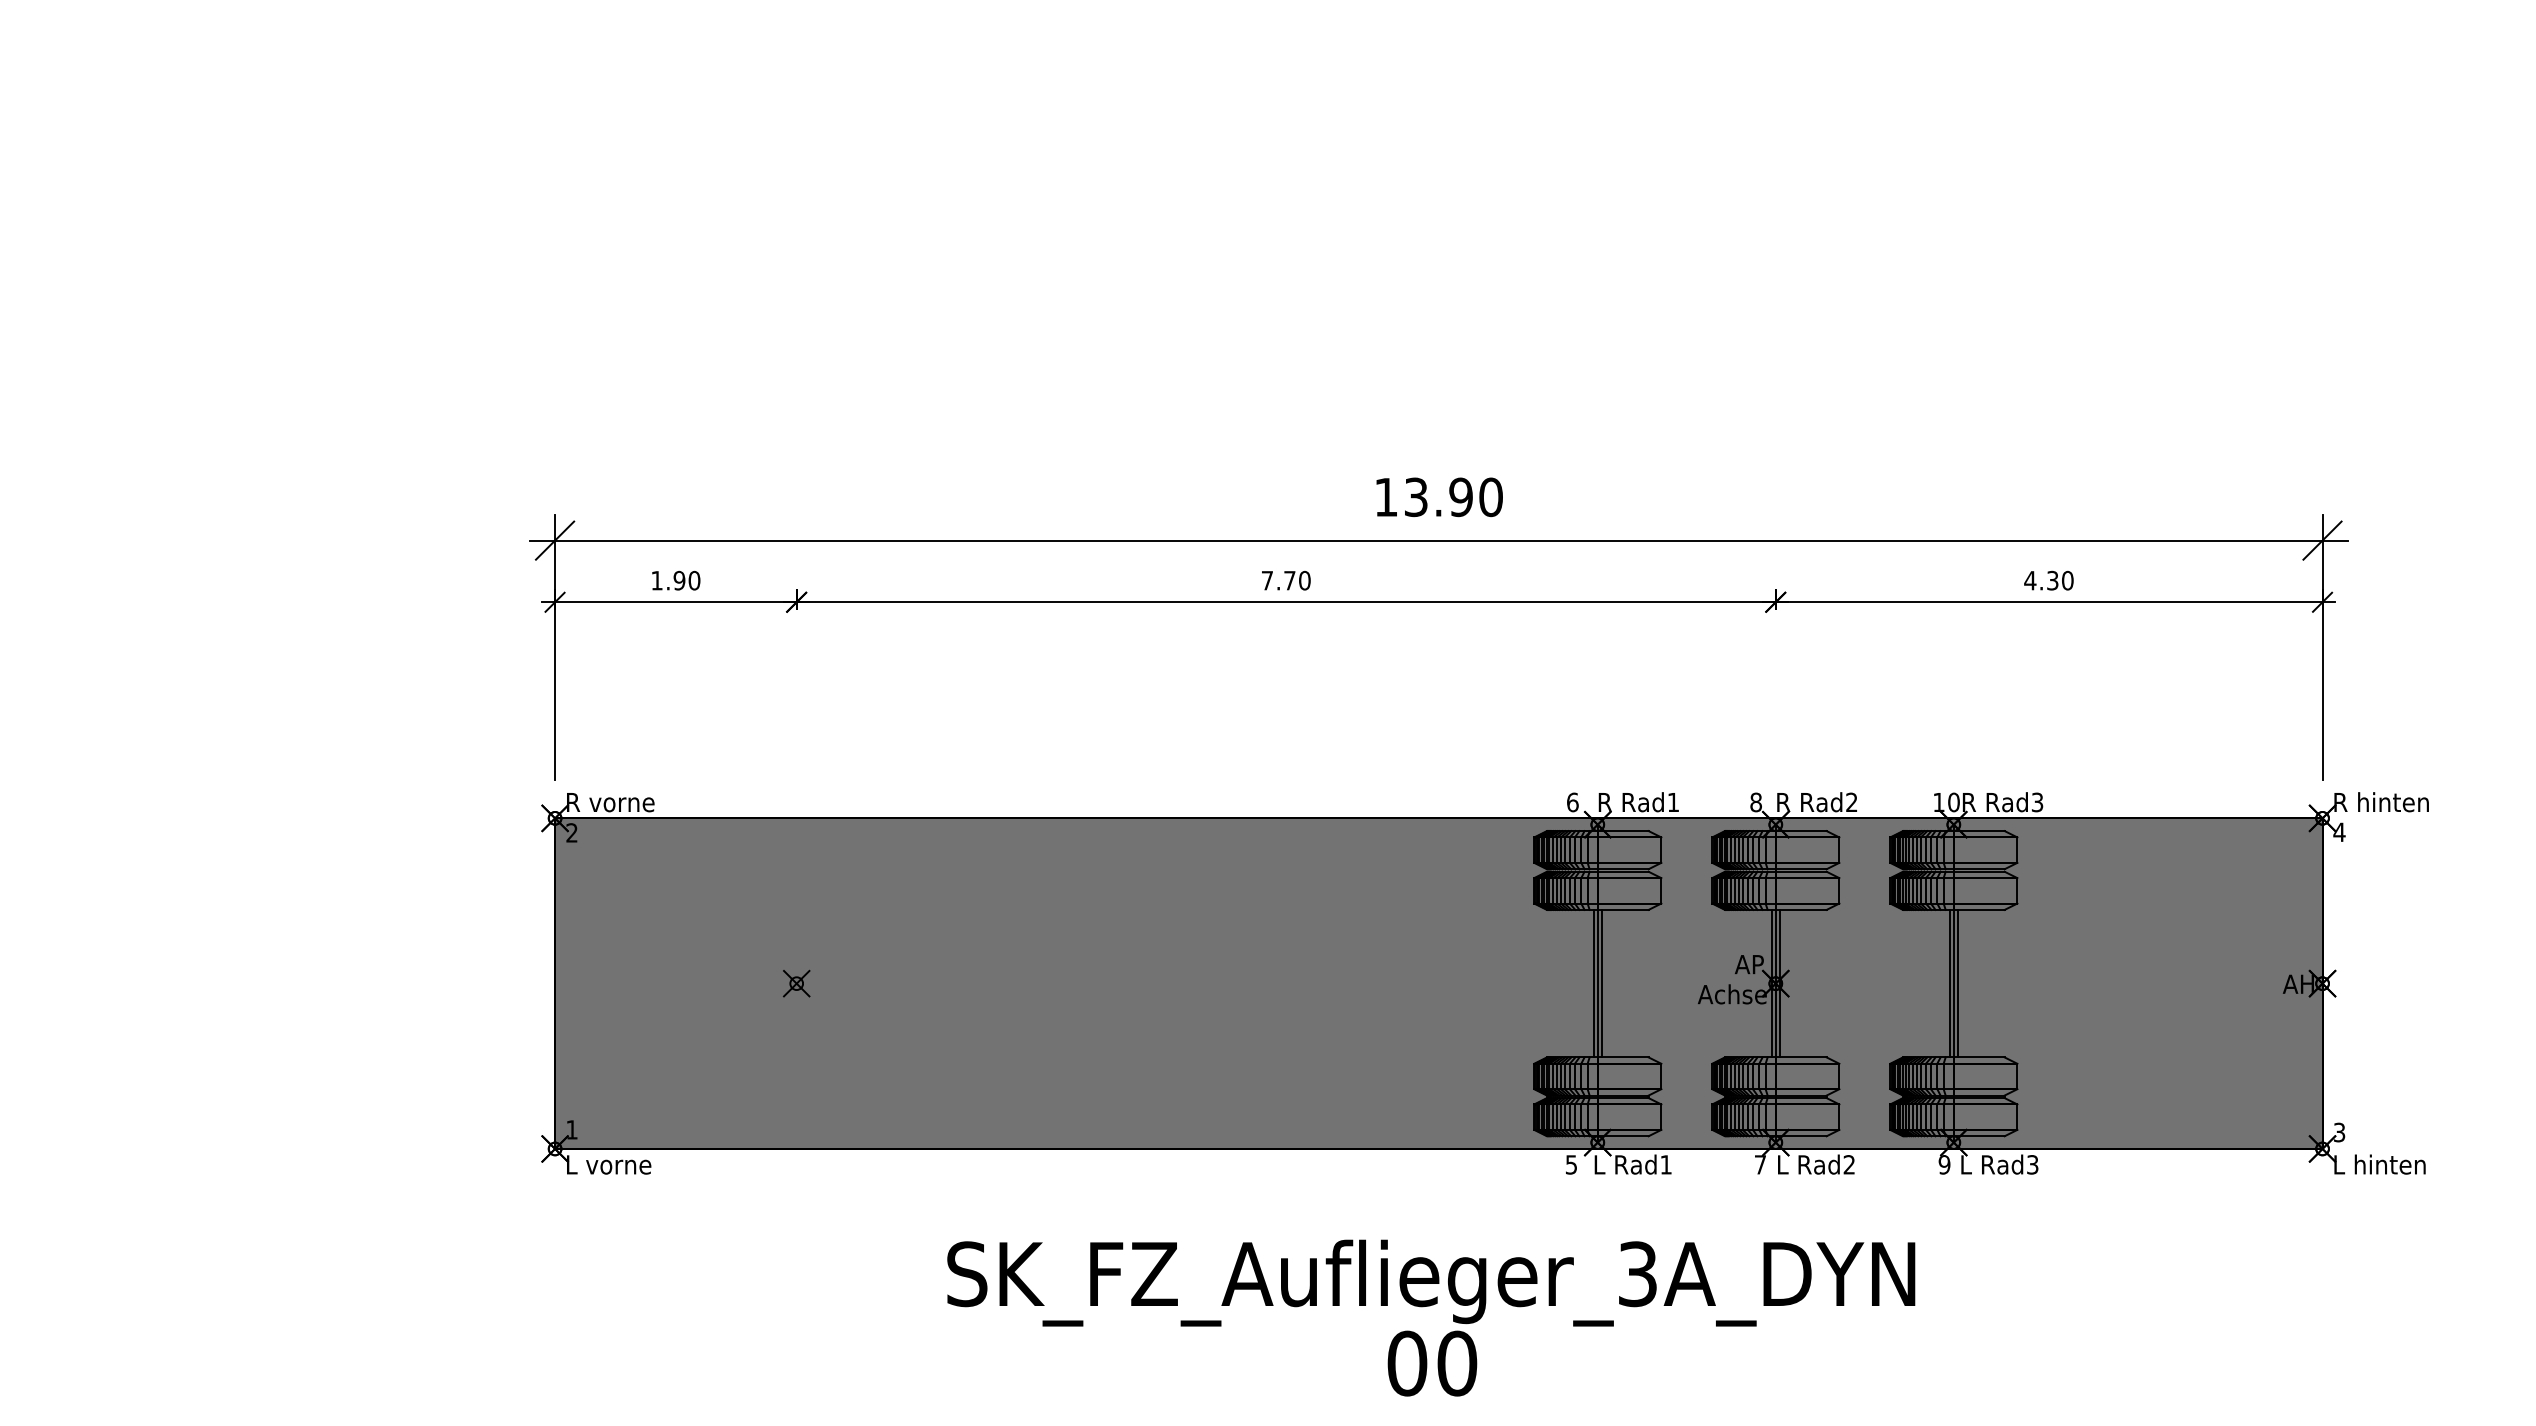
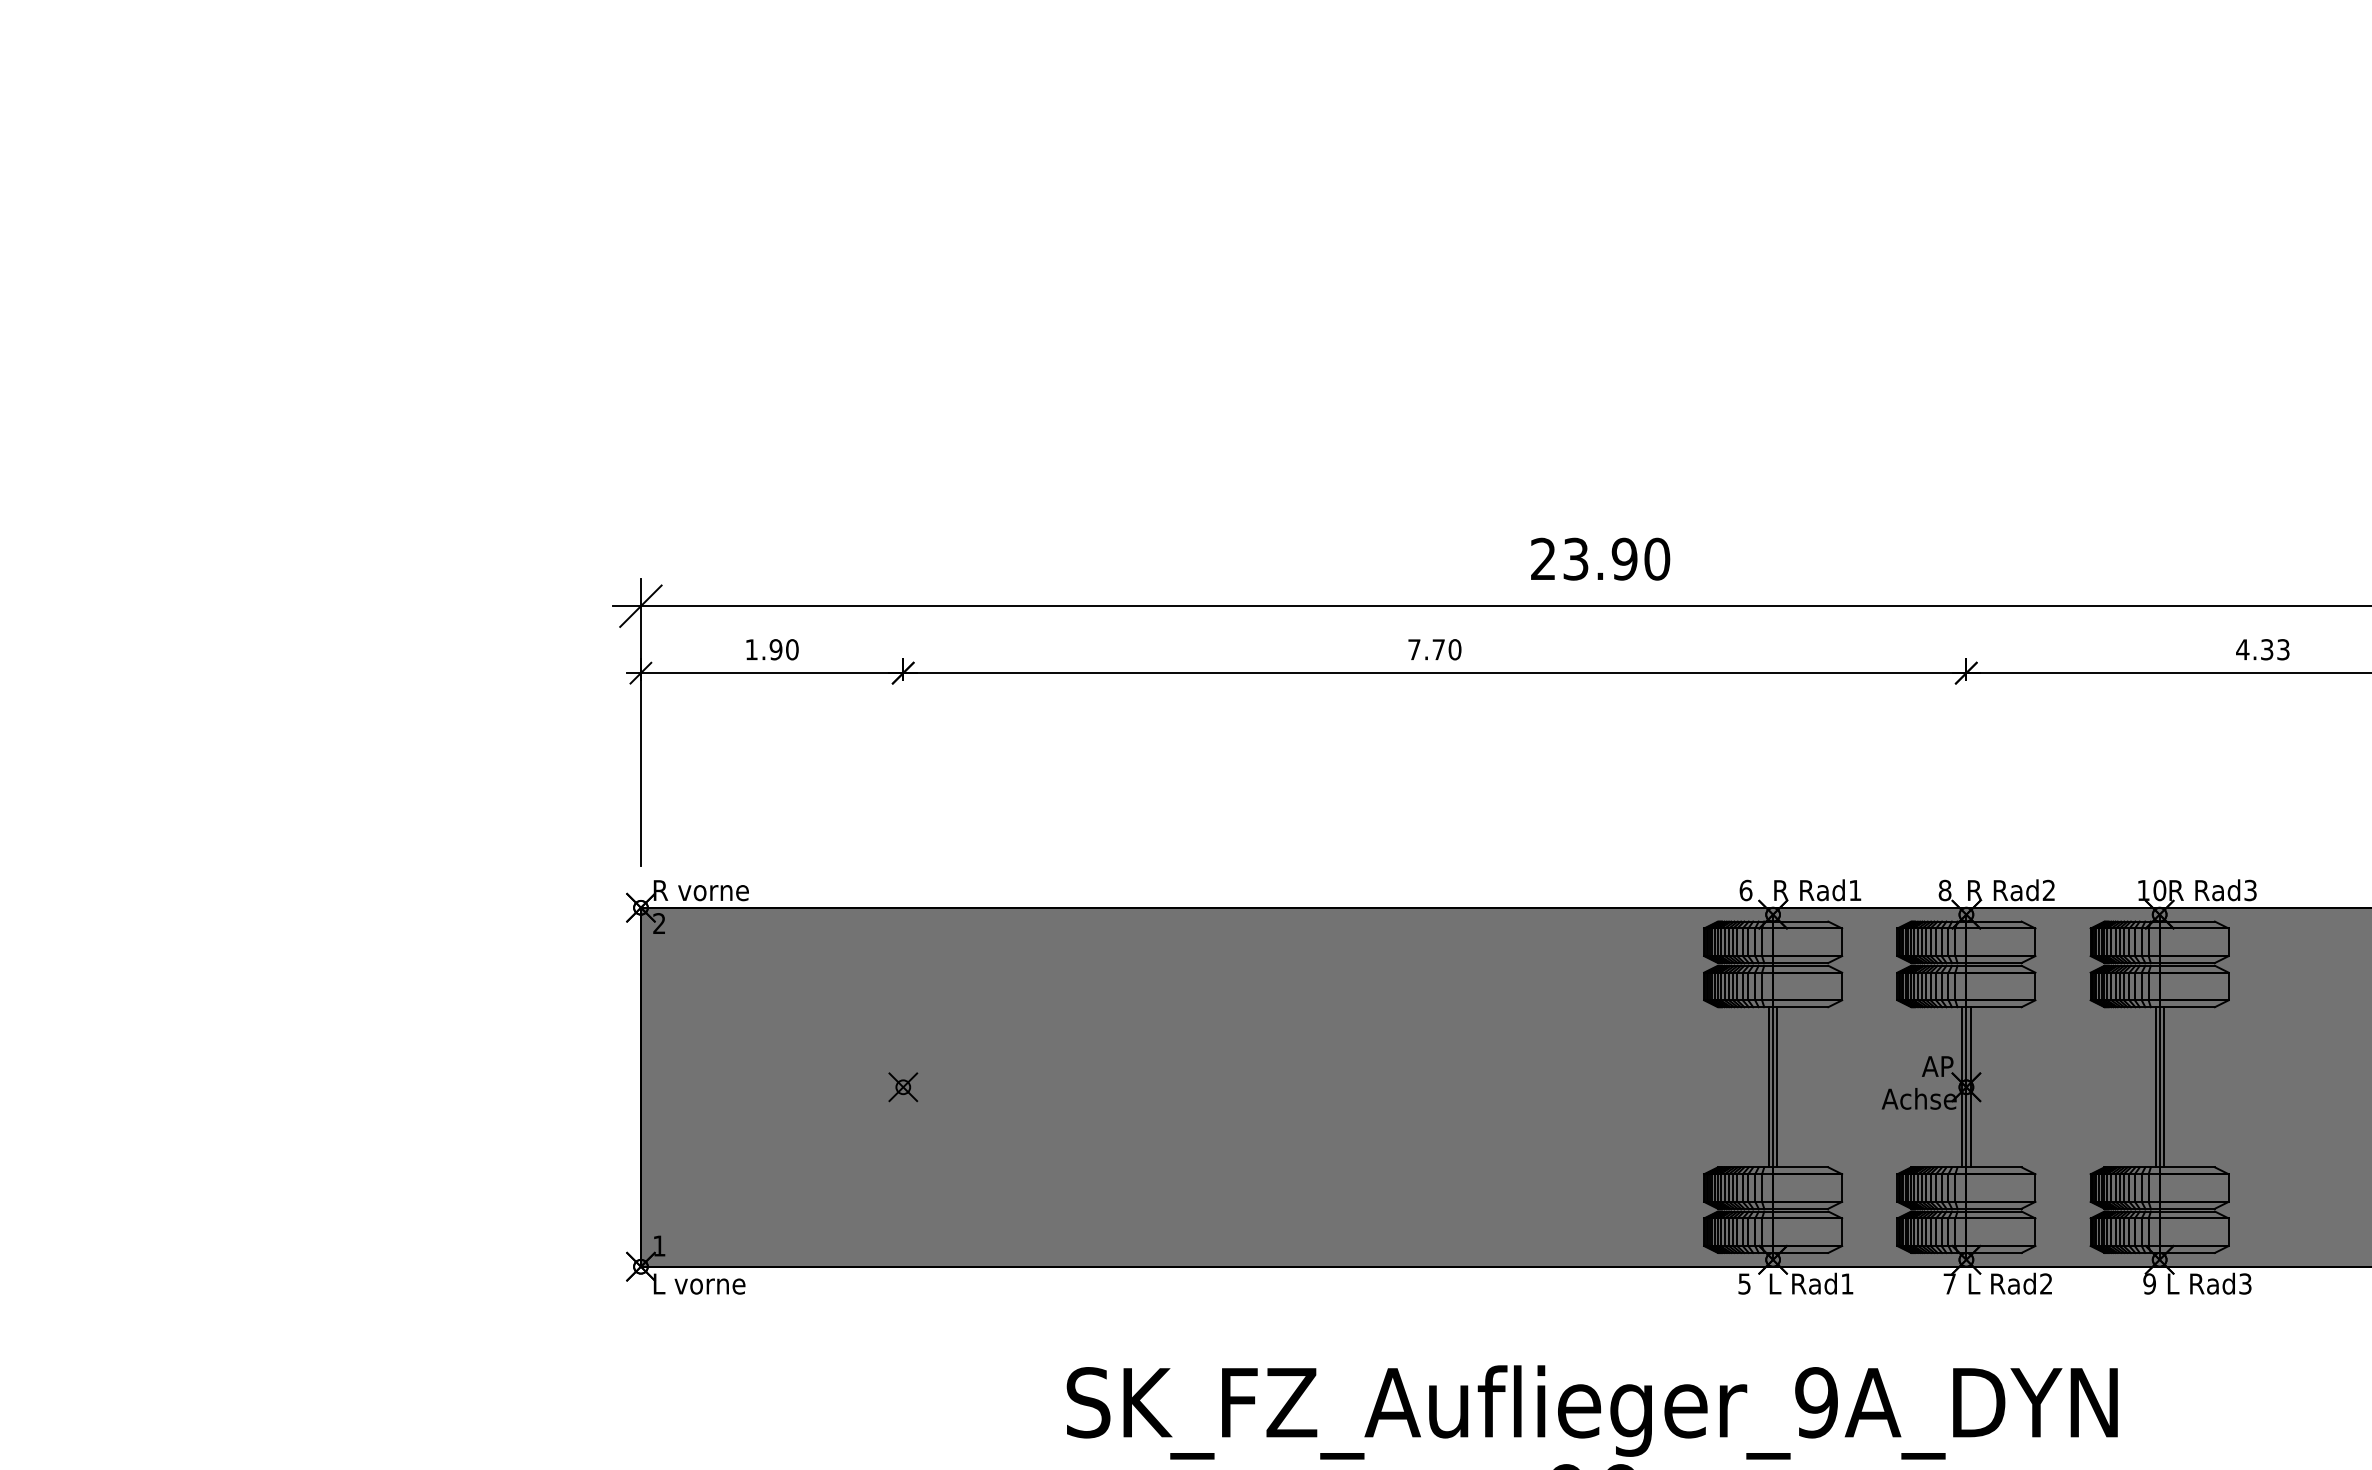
text: (1385, 496) -> (1542, 558), 13.90 -> 23.90
text: (2067, 580) -> (2283, 649), 4.30 -> 4.33
text: (1637, 1273) -> (1816, 1401), SK_FZ_Auflieger_3A_DYN -> SK_FZ_Auflieger_9A_DYN

